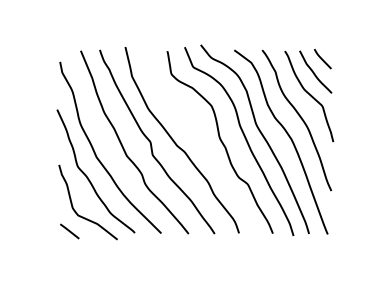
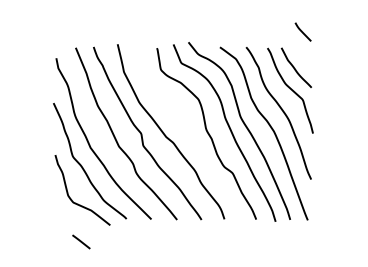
curve: (322, 58) -> (302, 31), moved
line: (69, 231) -> (81, 242), moved

